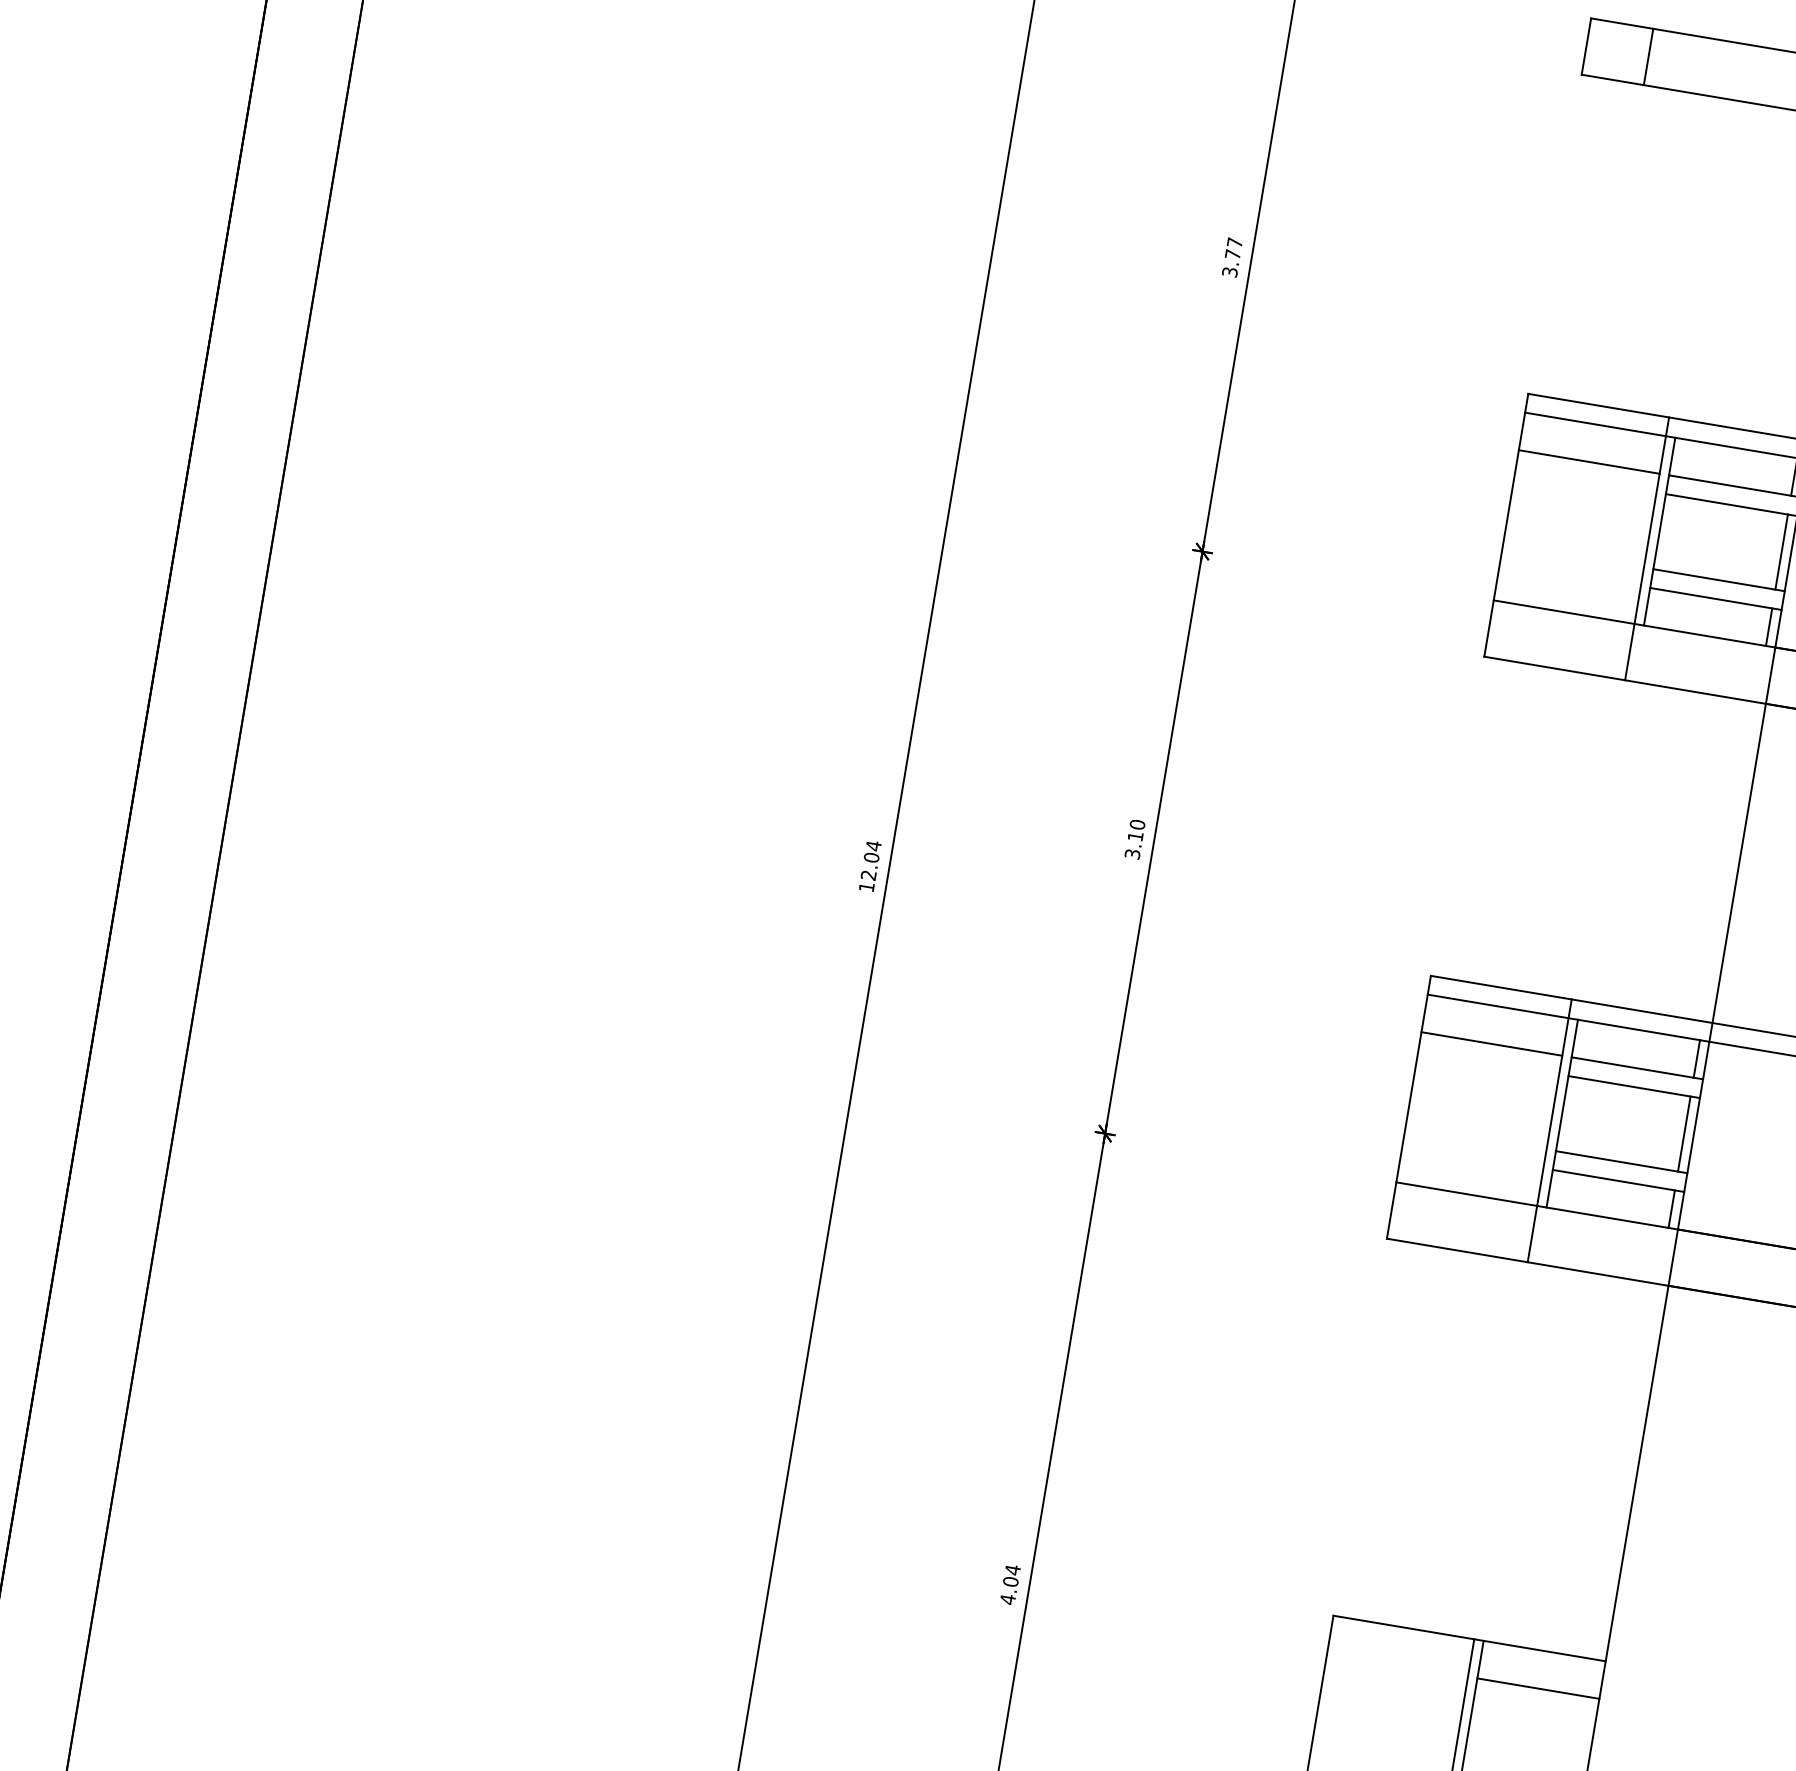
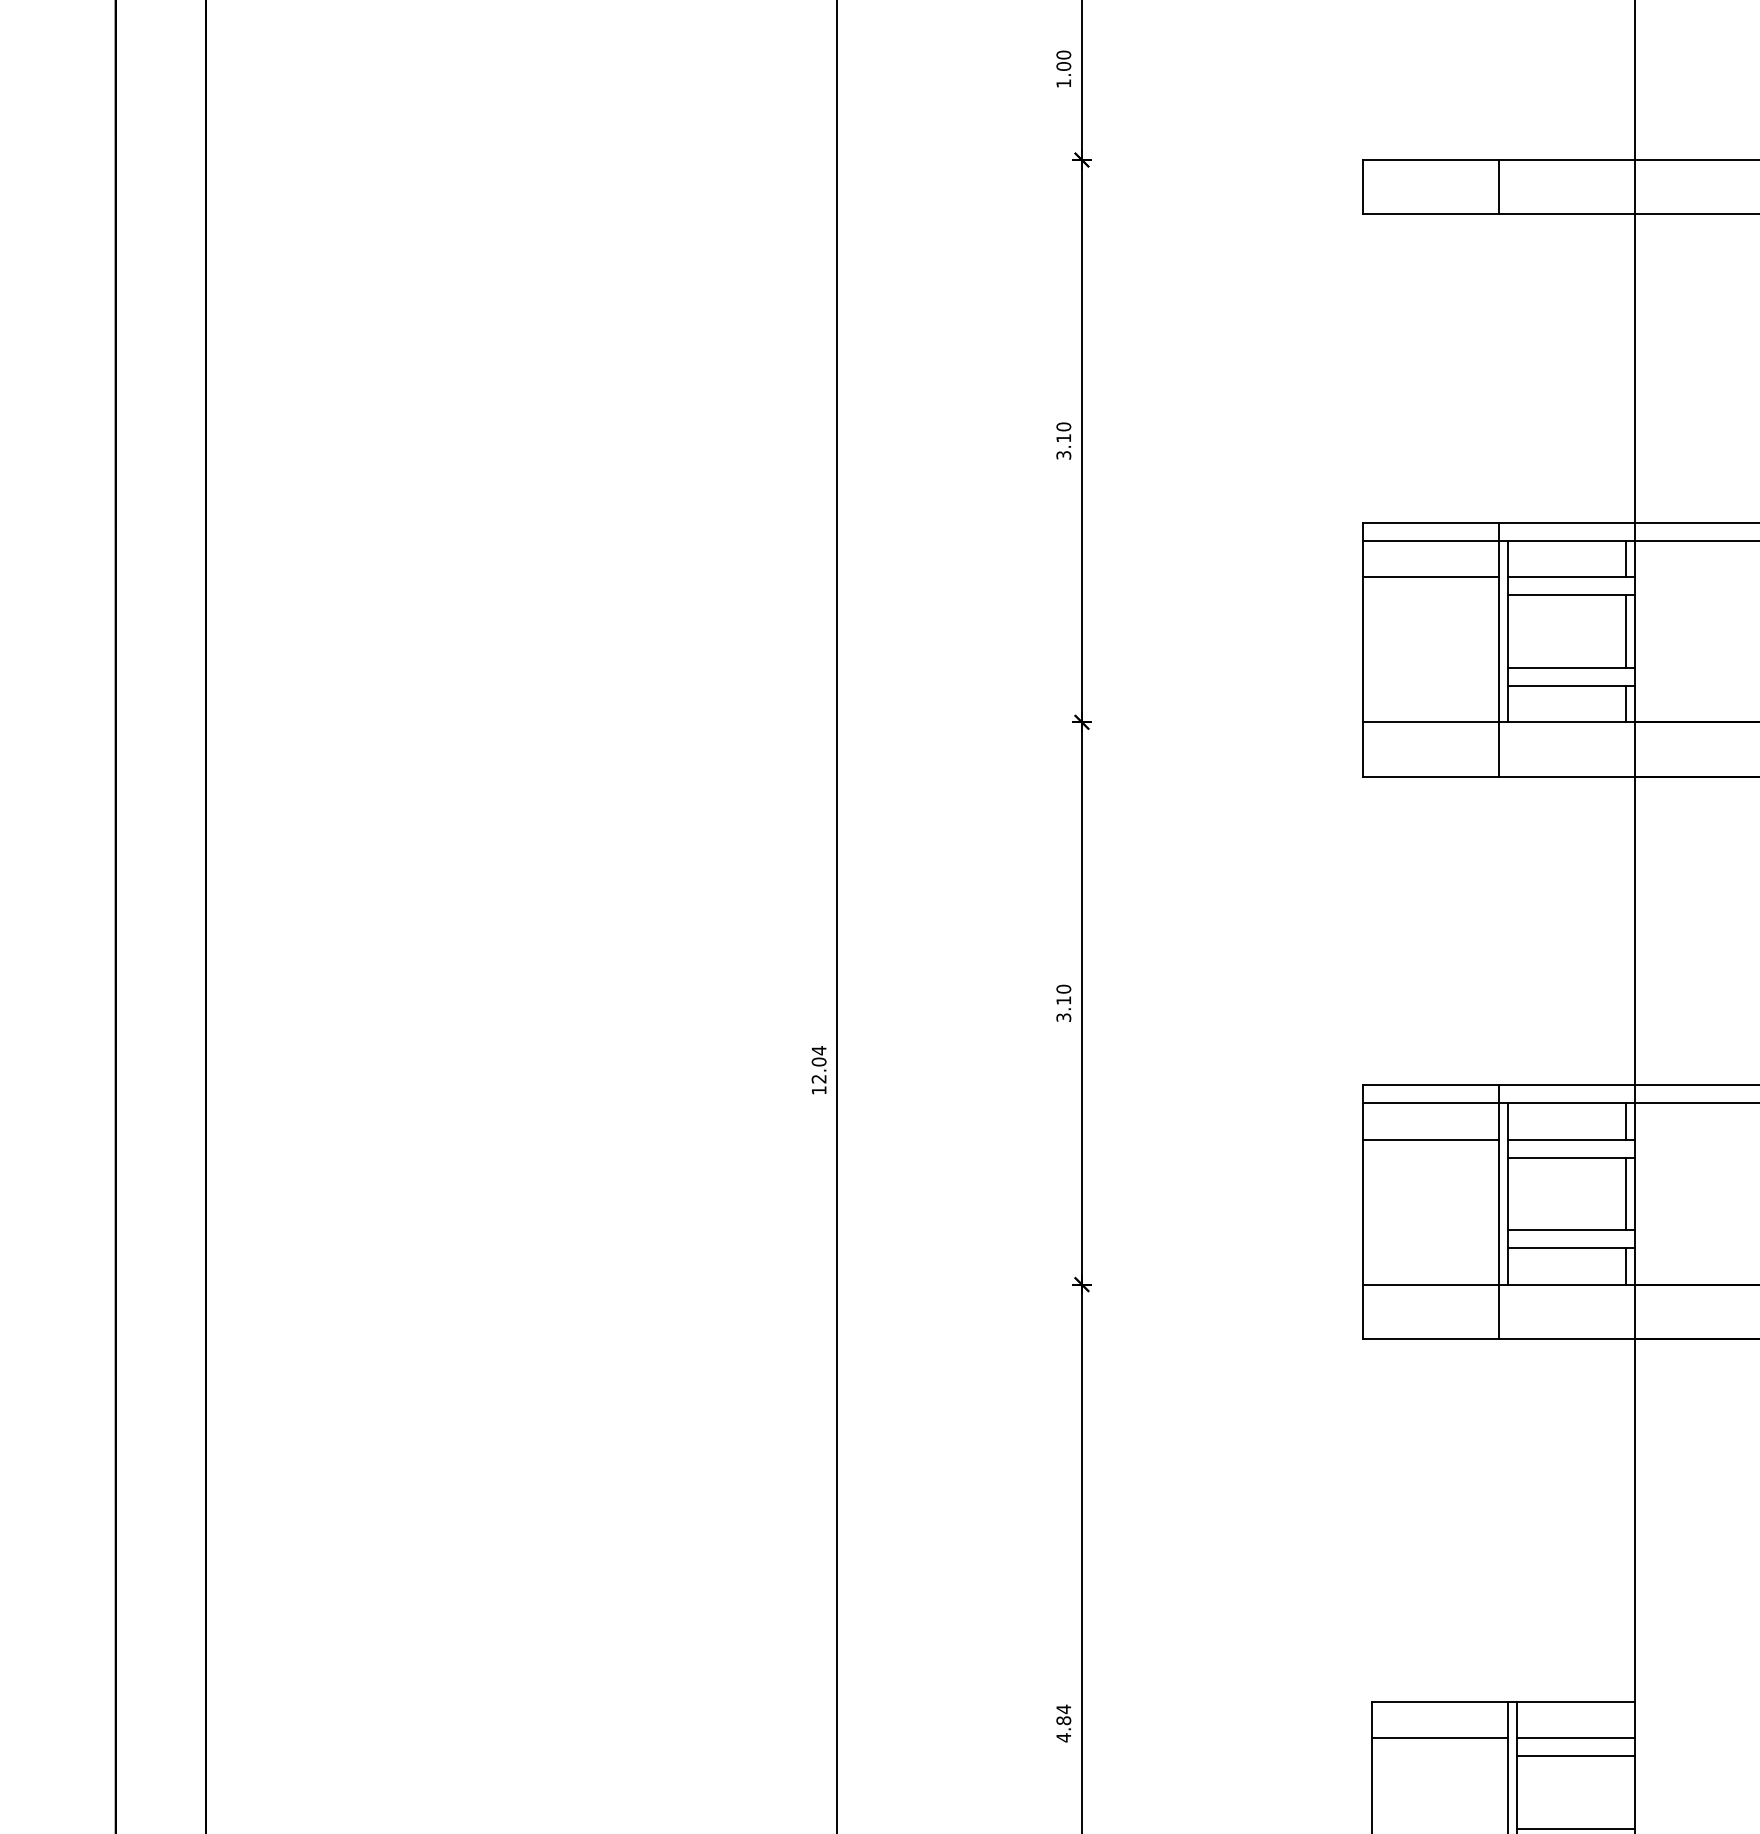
line: (1648, 57) -> (1499, 187), moved
text: (1233, 248) -> (1063, 432), 3.77 -> 3.10
text: (1010, 1581) -> (1063, 1720), 4.04 -> 4.84
line: (1397, 1665) -> (1440, 1738), added
line: (1535, 1707) -> (1576, 1756), added

